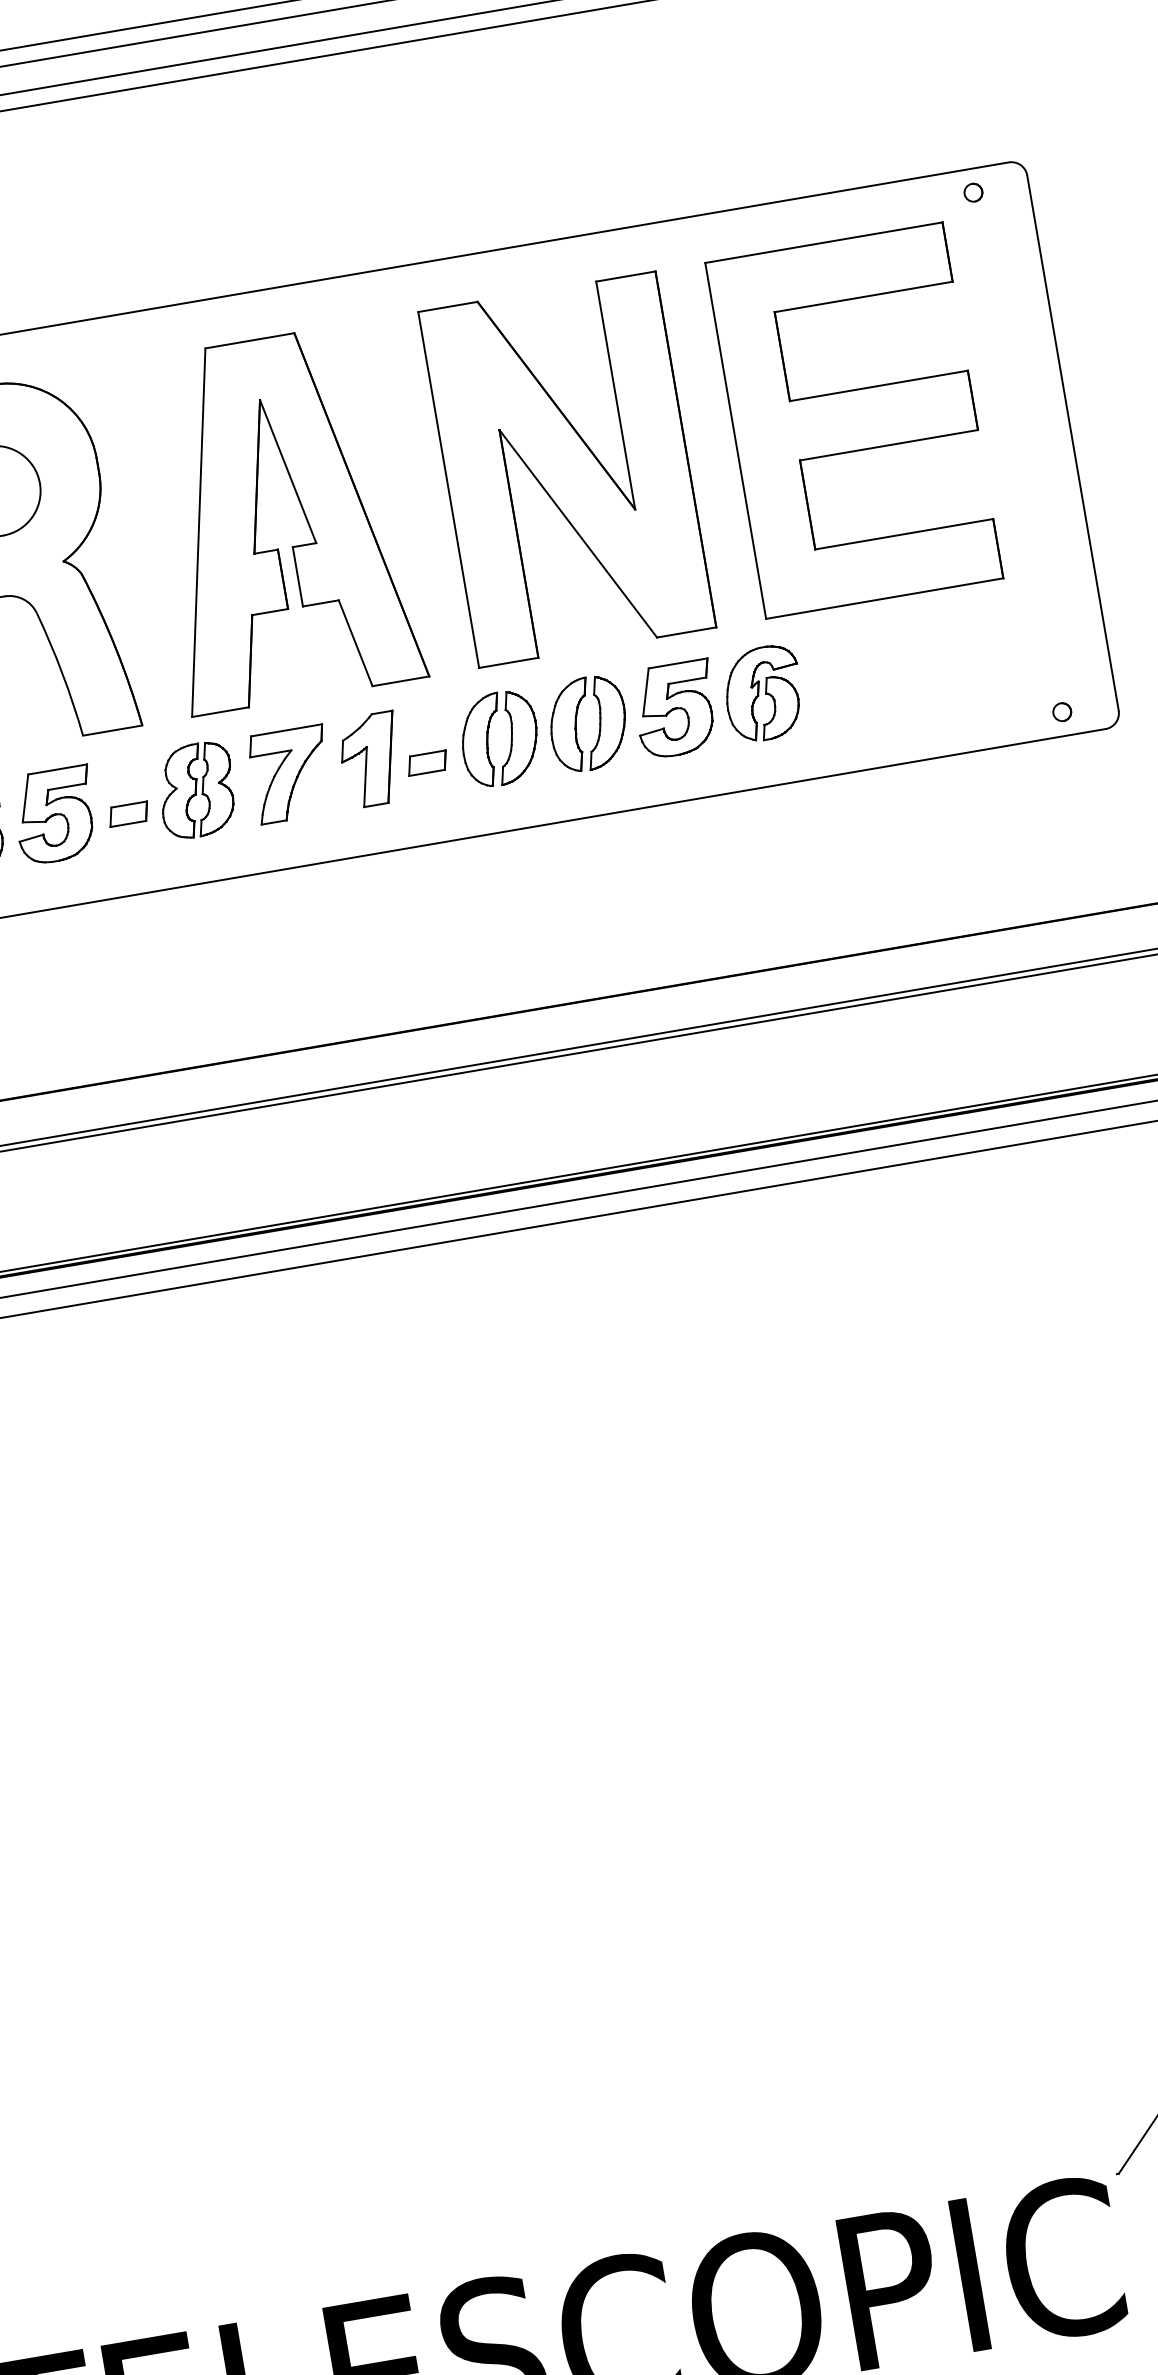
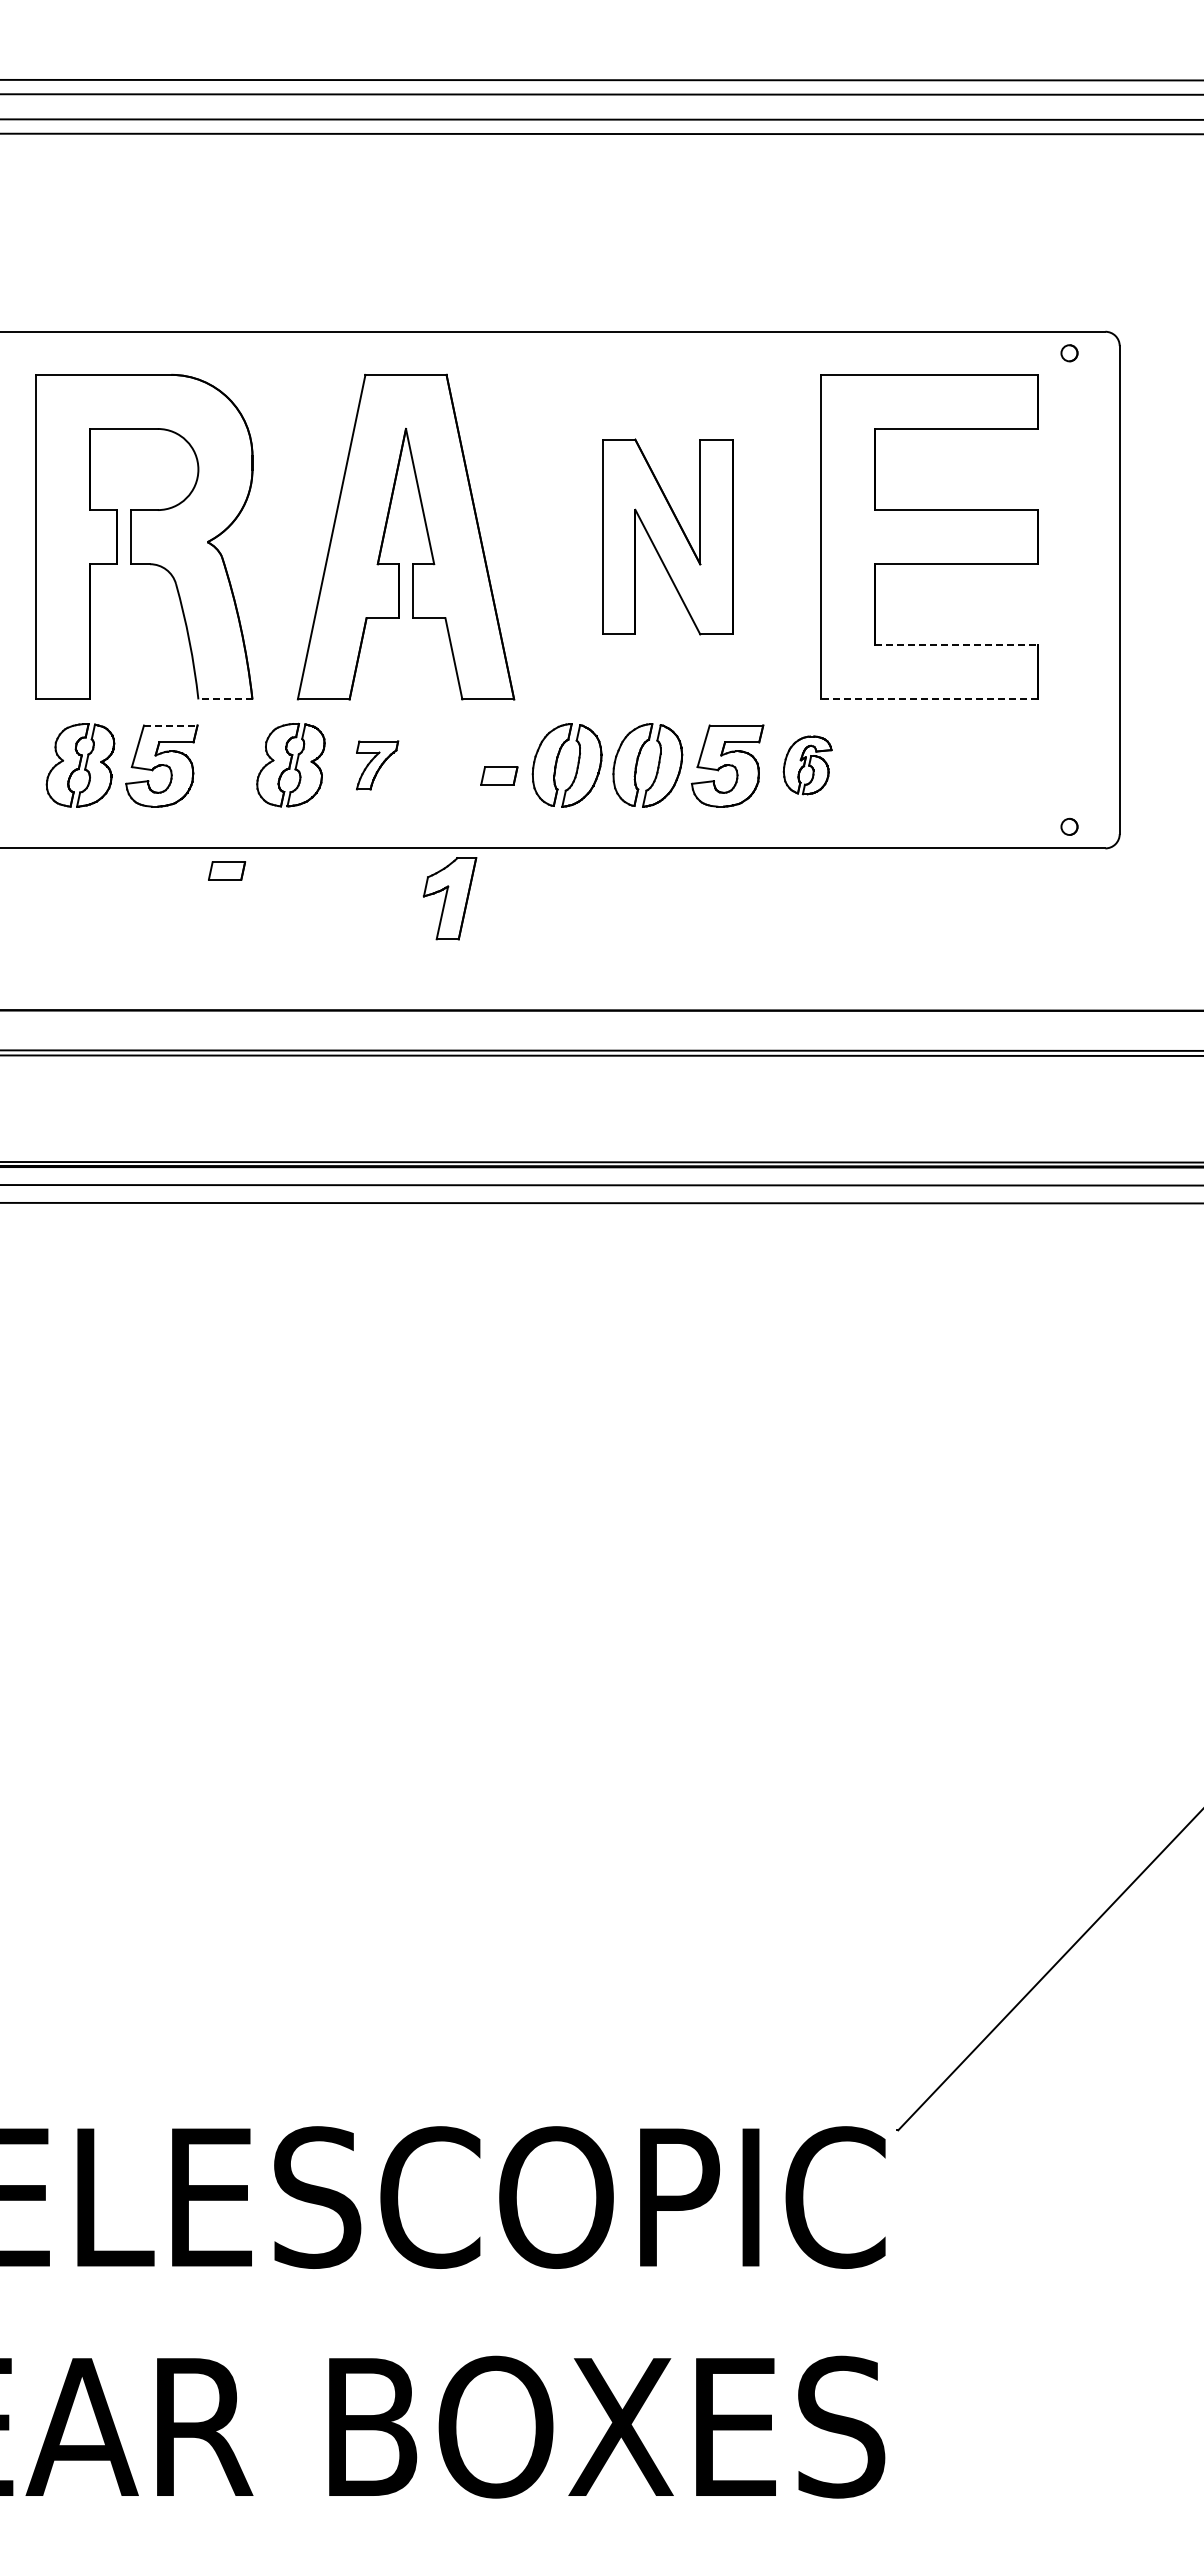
part: (566, 469) -> (667, 536), size x0.6
line: (904, 534) -> (956, 645), solid -> dashed
line: (883, 598) -> (928, 699), solid -> dashed
part: (763, 693) -> (807, 765), size x0.7
line: (111, 730) -> (224, 699), solid -> dashed
part: (371, 759) -> (450, 898), moved
line: (57, 769) -> (170, 725), solid -> dashed
part: (291, 774) -> (377, 765), size x0.6
part: (129, 813) -> (227, 870), moved

